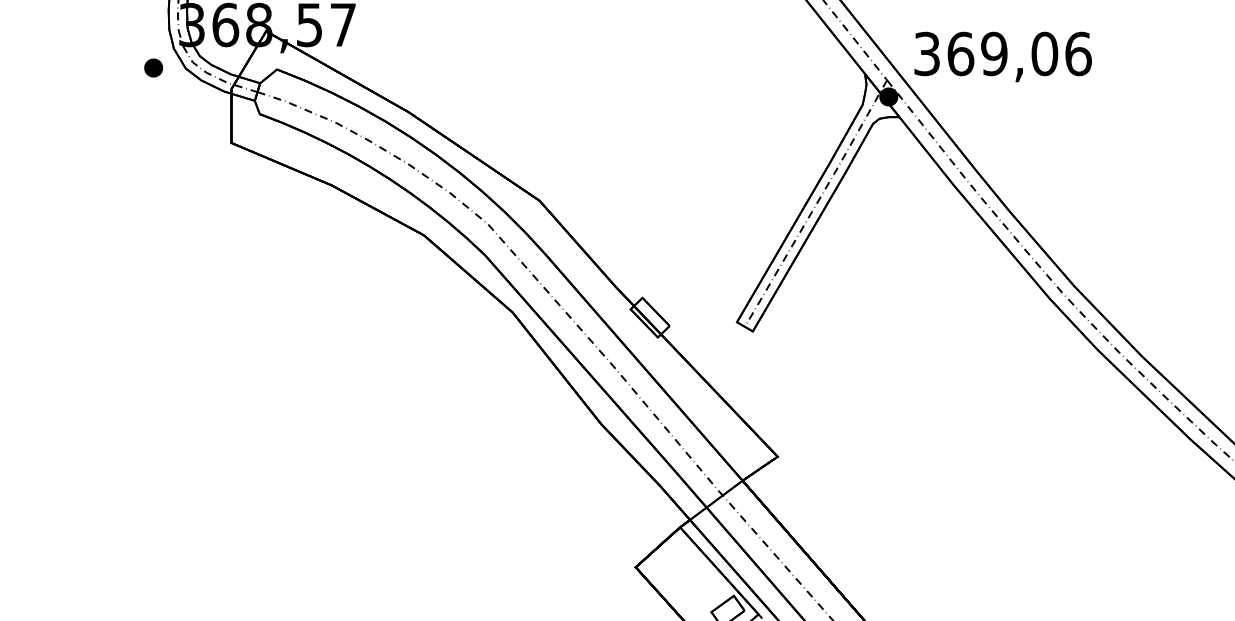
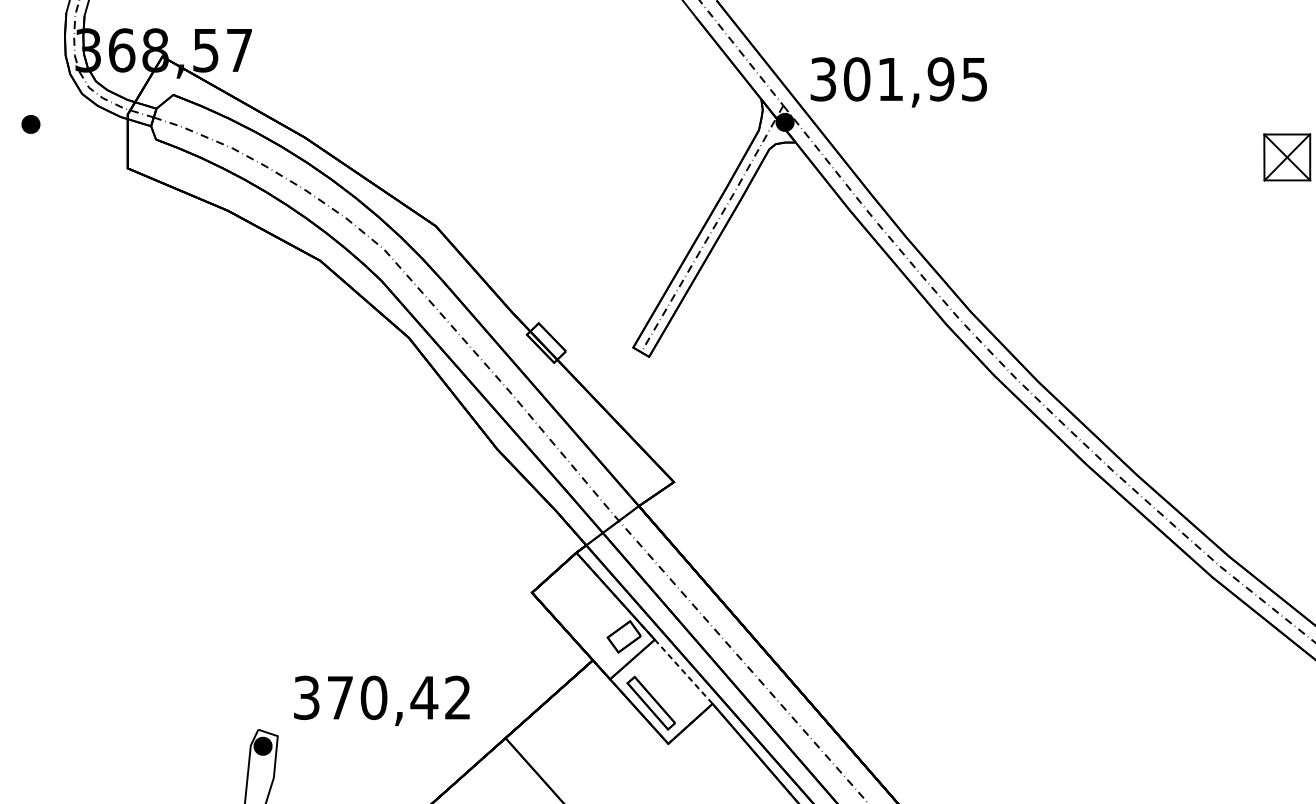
text: (1019, 54) -> (915, 79), 369,06 -> 301,95
part: (153, 68) -> (30, 124), moved

